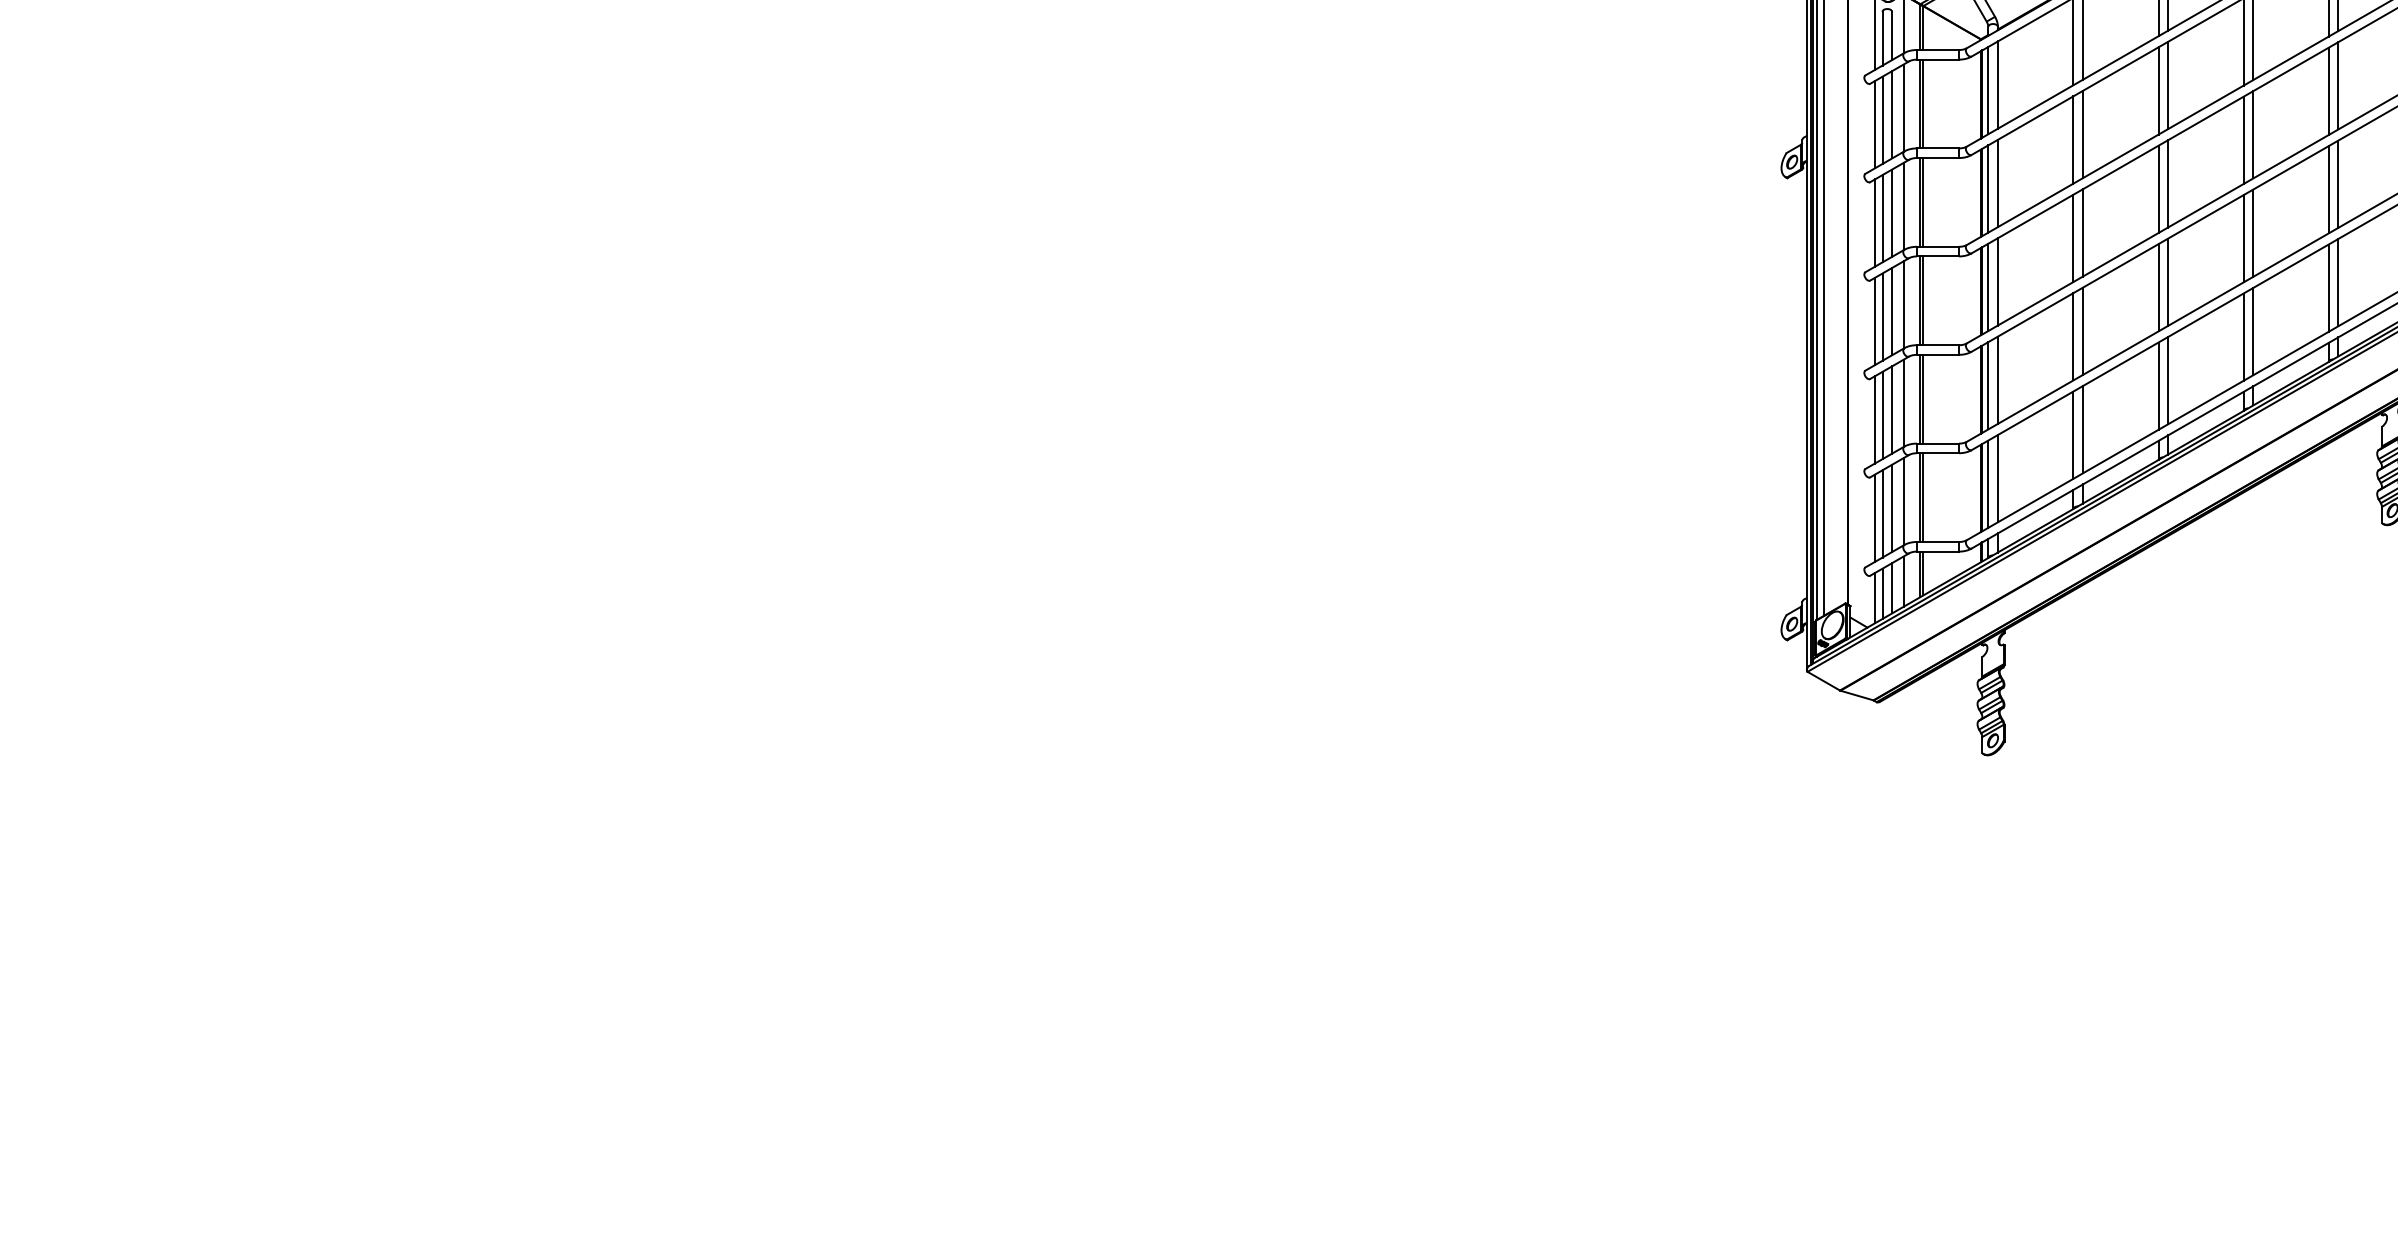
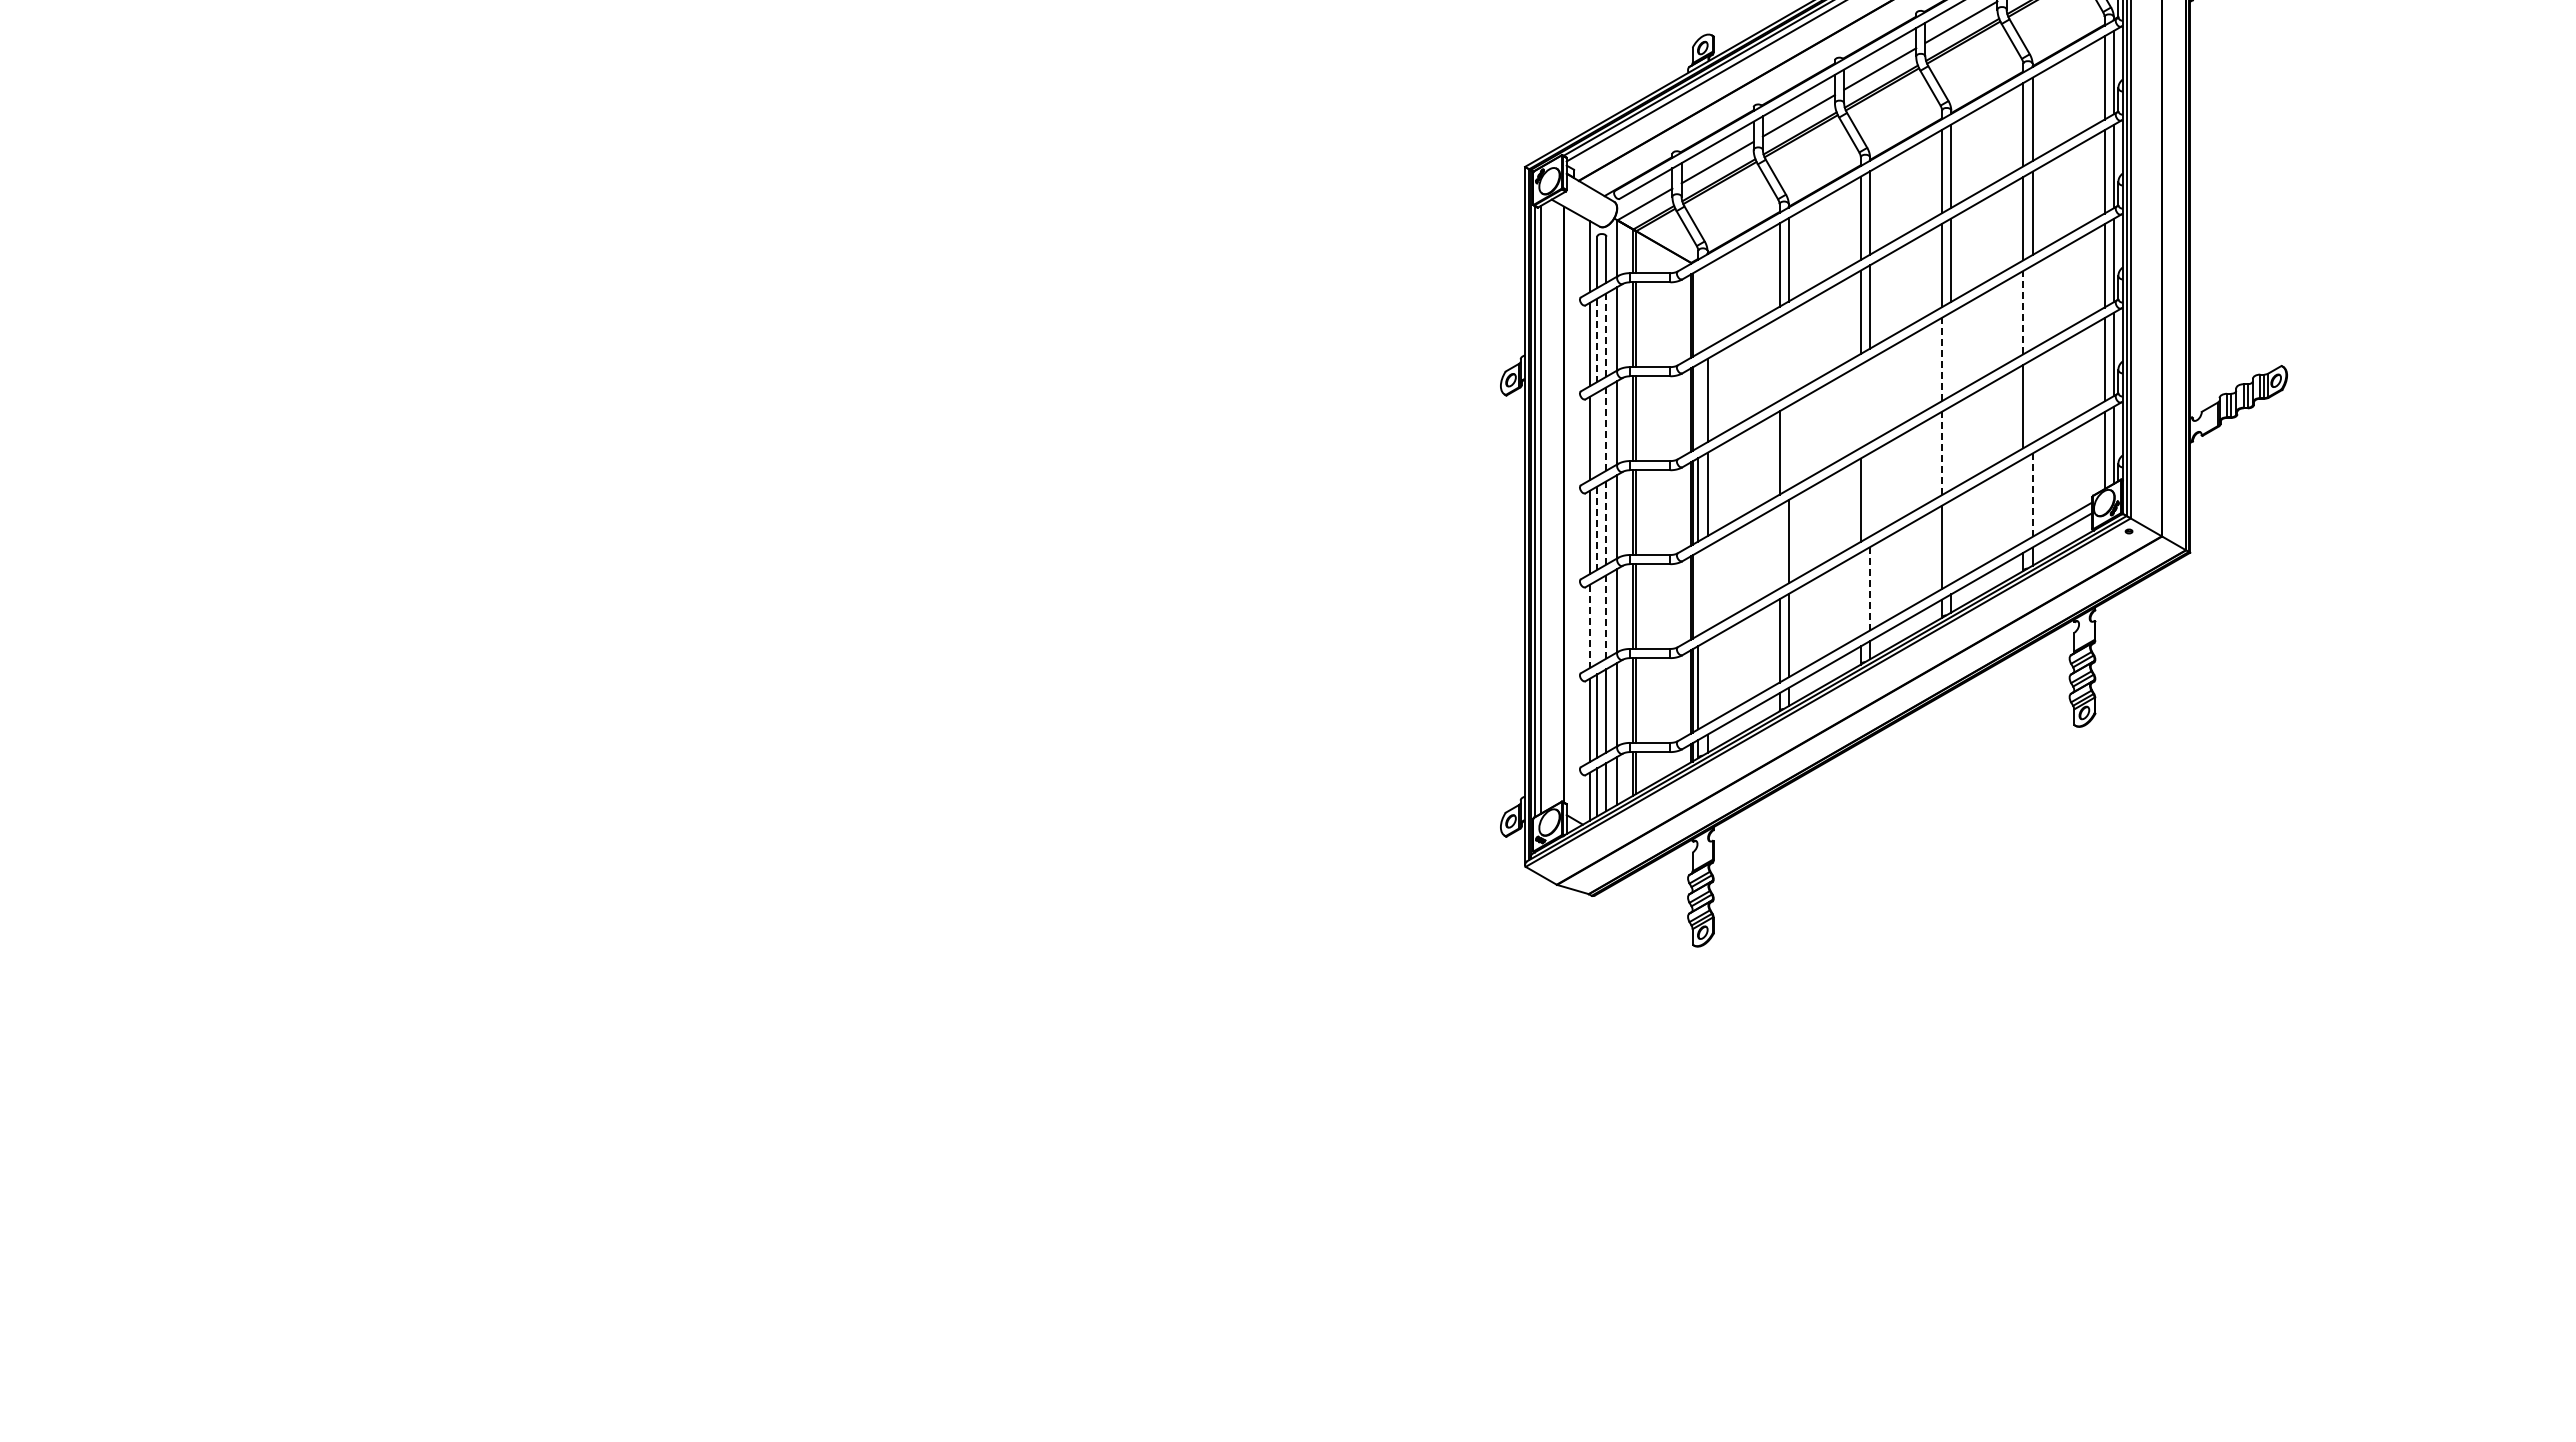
line: (1997, 84) -> (1707, 306), removed
line: (2338, 85) -> (2032, 307), removed
line: (1988, 90) -> (1698, 311), removed
line: (2328, 91) -> (2023, 312), solid -> dashed
line: (1892, 115) -> (1606, 335), solid -> dashed
line: (1882, 120) -> (1597, 340), solid -> dashed
line: (2082, 134) -> (1788, 353), removed
line: (2253, 134) -> (1951, 353), removed
line: (2073, 139) -> (1779, 358), removed
line: (2244, 140) -> (1942, 359), solid -> dashed
line: (2168, 183) -> (1870, 400), removed
line: (2338, 183) -> (2032, 400), removed
line: (1988, 188) -> (1698, 405), removed
line: (2158, 188) -> (1860, 405), removed
line: (1892, 212) -> (1606, 428), solid -> dashed
line: (1882, 217) -> (1597, 433), removed
line: (2082, 232) -> (1788, 447), removed
line: (2253, 232) -> (1951, 447), removed
line: (2244, 238) -> (1942, 453), solid -> dashed
line: (2168, 281) -> (1870, 494), removed
line: (2338, 282) -> (2032, 495), solid -> dashed
line: (2328, 288) -> (2023, 500), removed
line: (1892, 311) -> (1606, 522), solid -> dashed
line: (1882, 317) -> (1597, 528), solid -> dashed
line: (2253, 331) -> (1951, 541), removed
line: (2073, 336) -> (1779, 546), removed
line: (1997, 380) -> (1707, 588), removed
line: (2168, 380) -> (1870, 588), solid -> dashed
line: (1988, 385) -> (1698, 593), removed
line: (2158, 385) -> (1860, 593), removed
line: (1892, 409) -> (1606, 616), solid -> dashed
line: (1882, 414) -> (1597, 621), removed
line: (1875, 420) -> (1590, 626), solid -> dashed
line: (1997, 478) -> (1707, 682), removed

